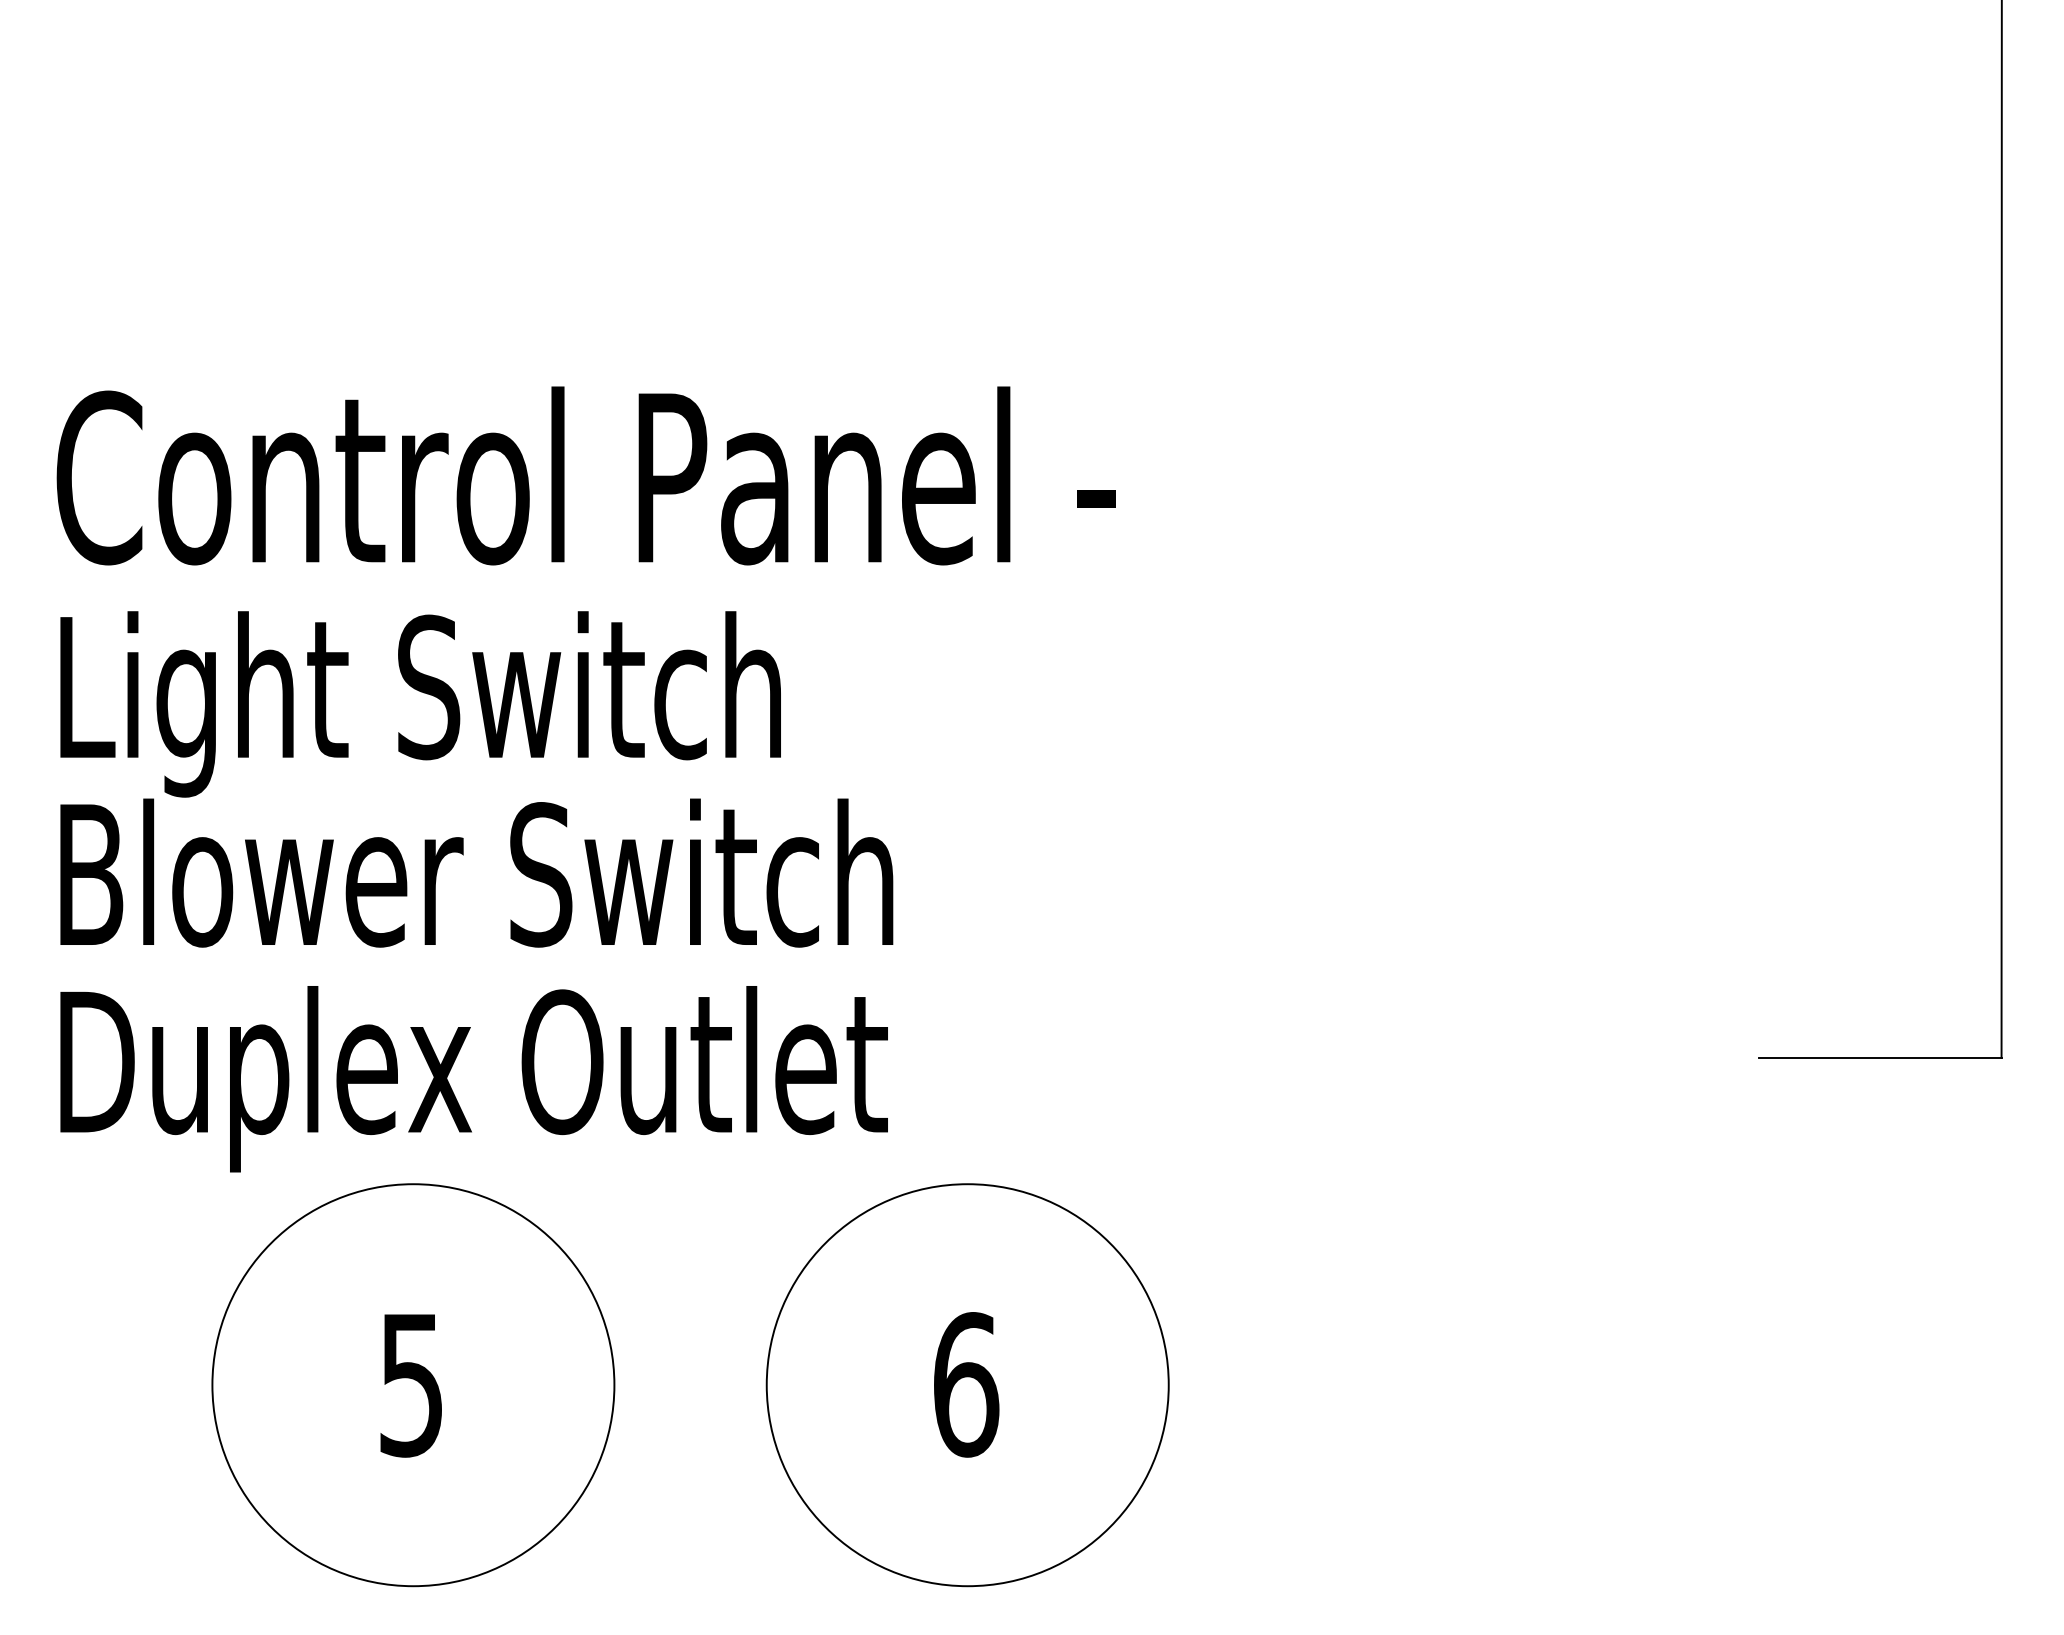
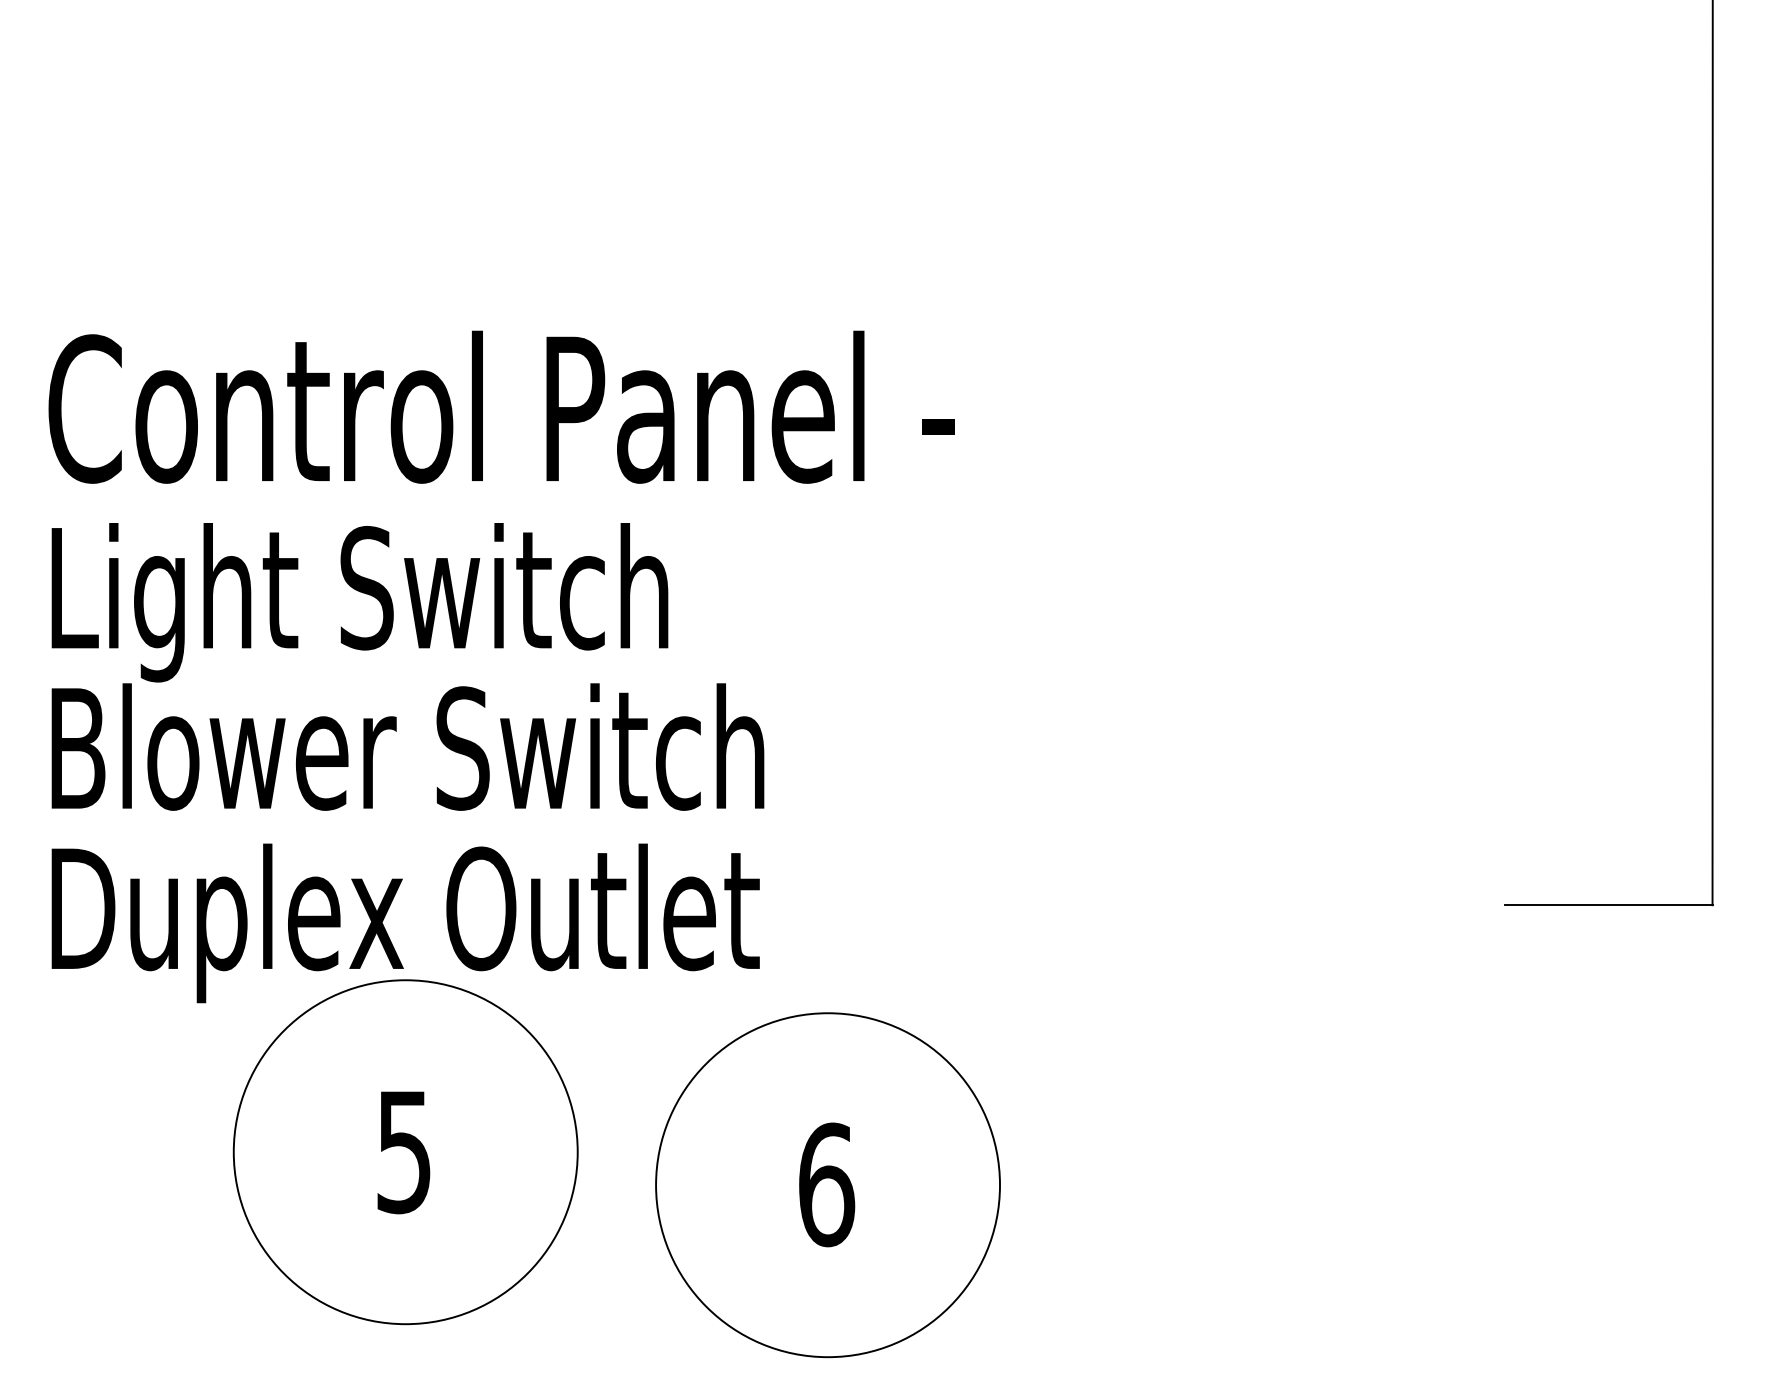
part: (413, 1385) -> (405, 1152), moved

